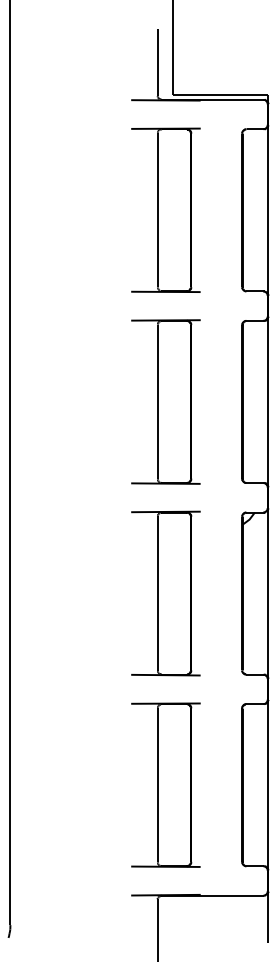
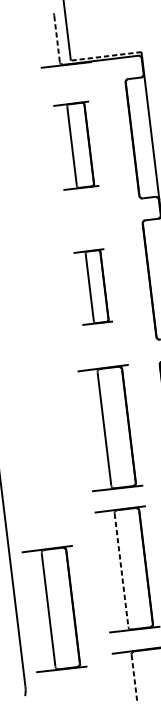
line: (157, 64) -> (57, 39), solid -> dashed
line: (220, 95) -> (106, 56), solid -> dashed
part: (165, 209) -> (75, 145), size x0.7
part: (165, 401) -> (92, 286), size x0.6
line: (157, 785) -> (121, 570), solid -> dashed
part: (61, 826) -> (54, 609), added
line: (157, 931) -> (134, 678), solid -> dashed

